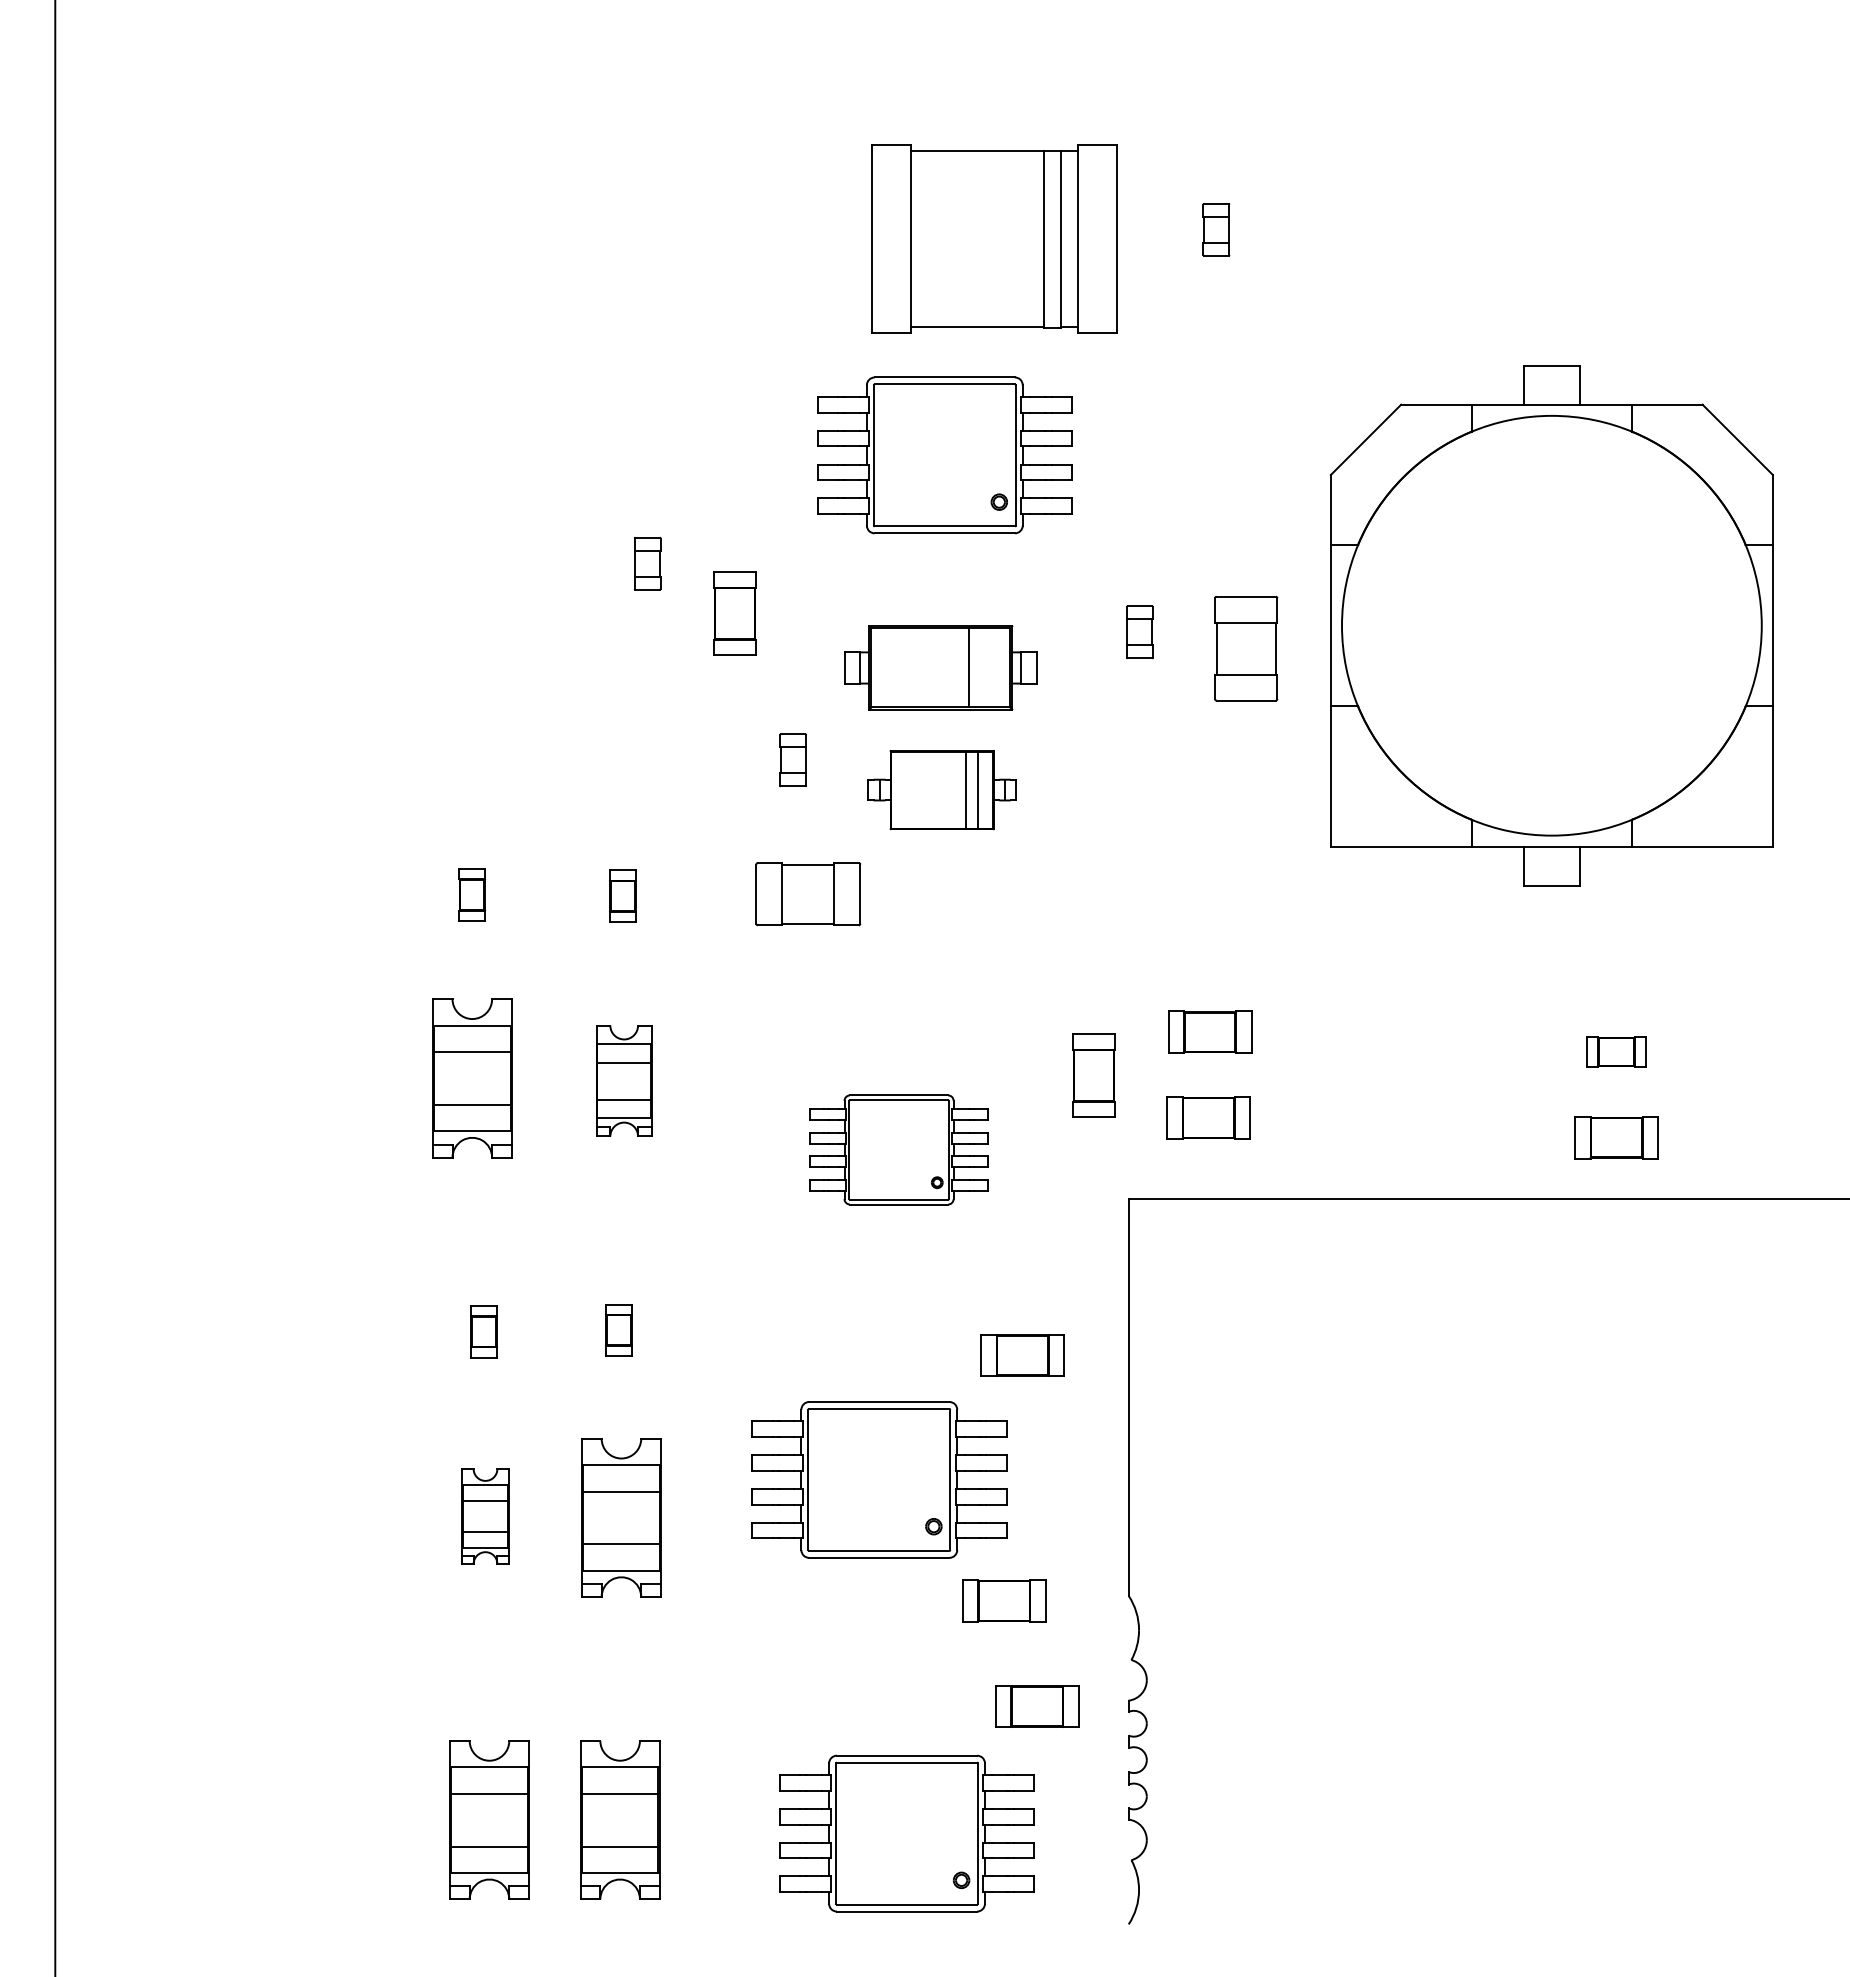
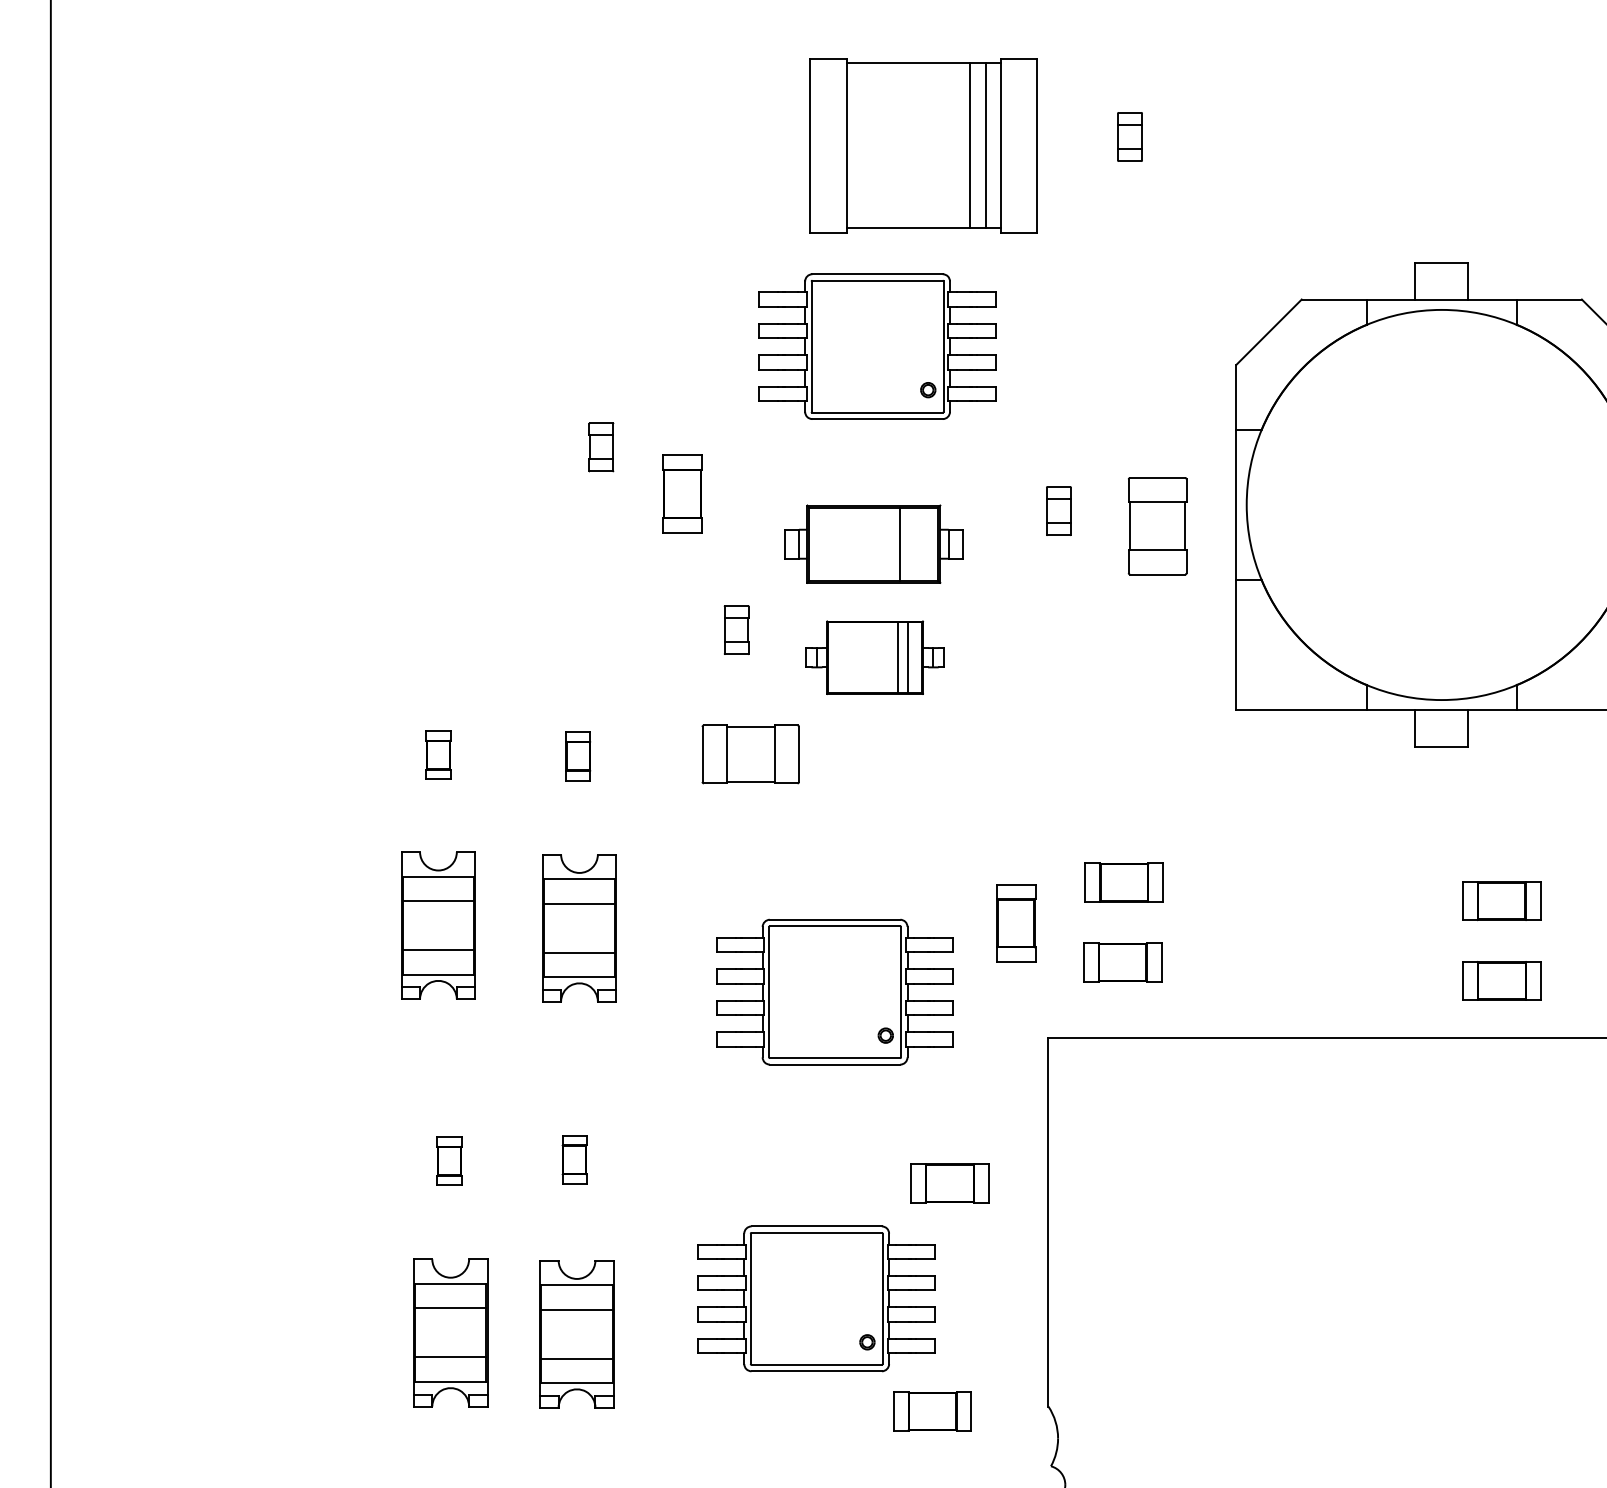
part: (1616, 1051) -> (1501, 900), size x1.43
part: (624, 1080) -> (579, 927), size x1.43
part: (898, 1149) -> (834, 991), size x1.43
part: (485, 1516) -> (450, 1332), size x1.67

